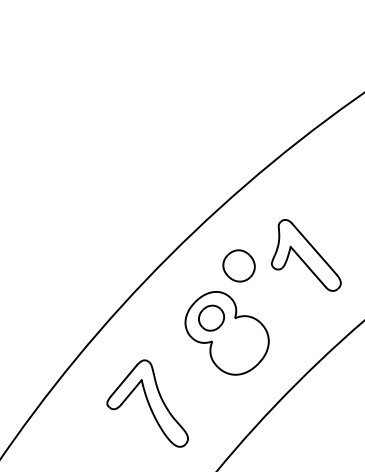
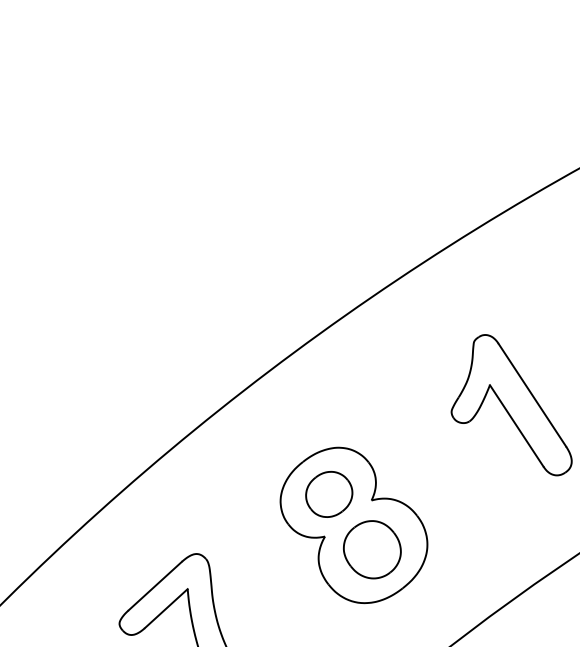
part: (238, 265) -> (371, 548), moved

